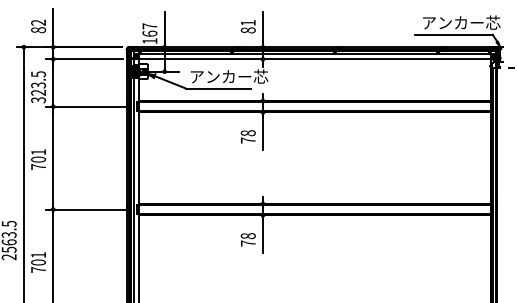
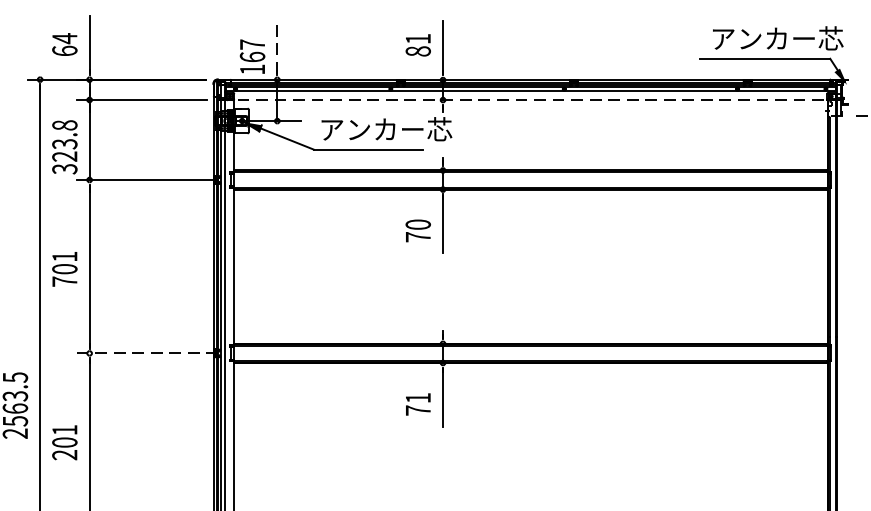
text: (38, 26) -> (64, 44), 82 -> 64
line: (164, 27) -> (277, 46), solid -> dashed
line: (315, 59) -> (531, 100), solid -> dashed
text: (38, 74) -> (64, 125), 323.5 -> 323.8
text: (248, 133) -> (418, 225), 78 -> 70
line: (87, 209) -> (147, 353), solid -> dashed
text: (247, 236) -> (416, 398), 78 -> 71
text: (38, 269) -> (64, 454), 701 -> 201

